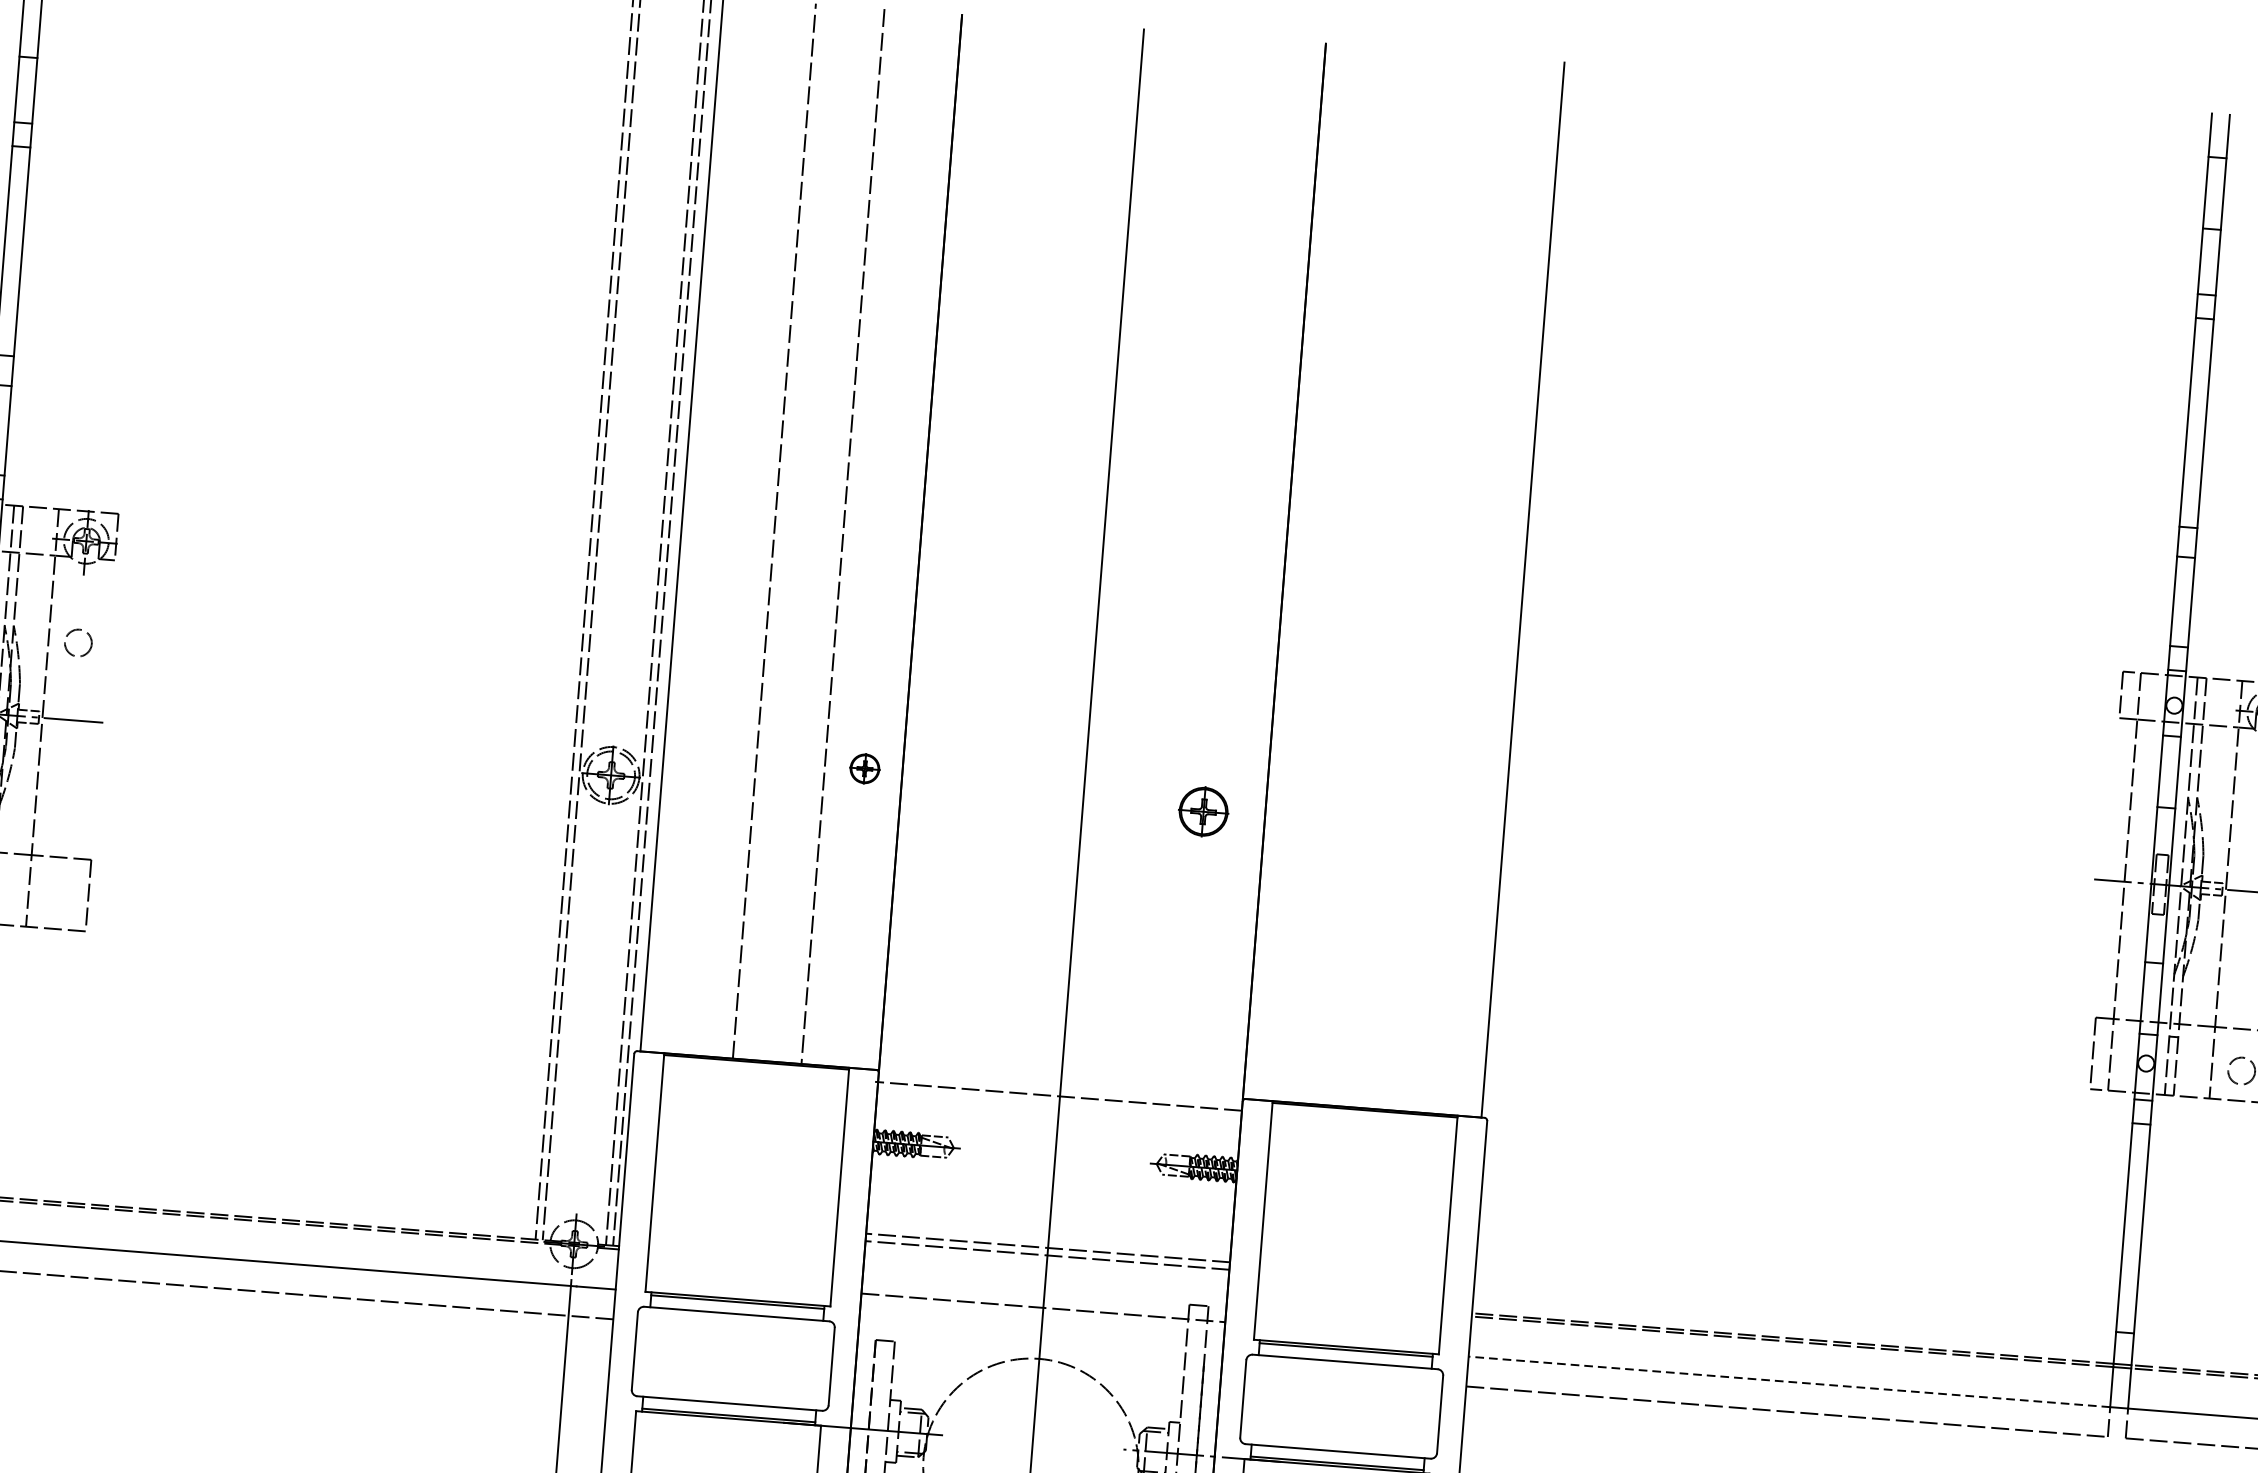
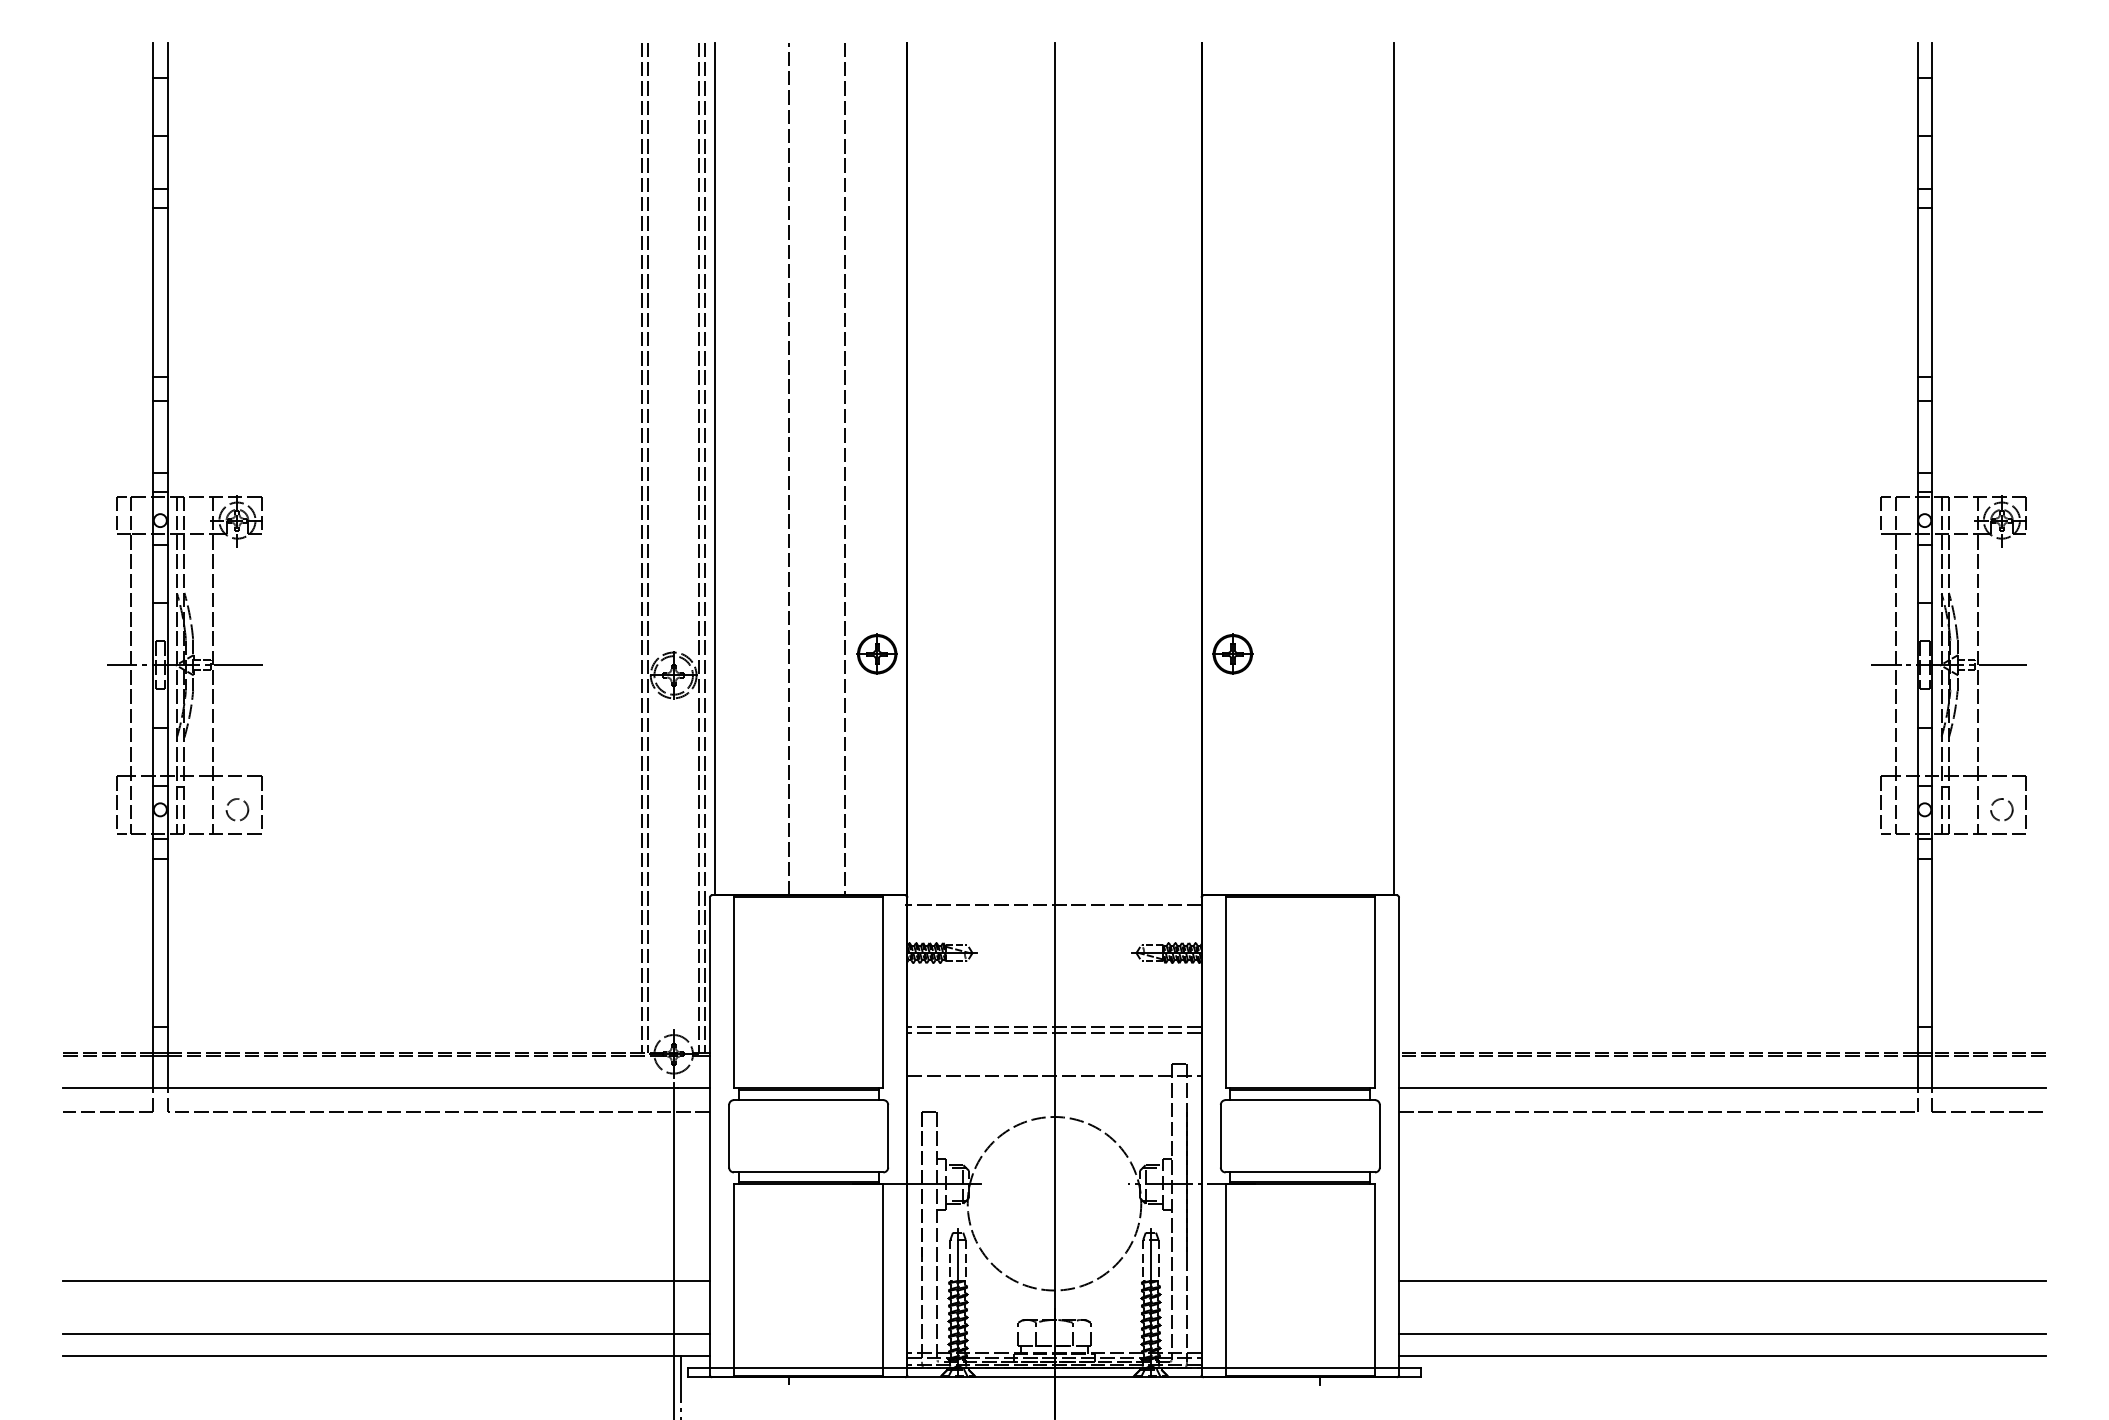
circle: (78, 642) -> (237, 809), moved
part: (864, 767) -> (876, 653), size x1.67
part: (1203, 810) -> (1232, 653), moved
line: (1788, 1382) -> (1657, 1088), dashed -> solid

